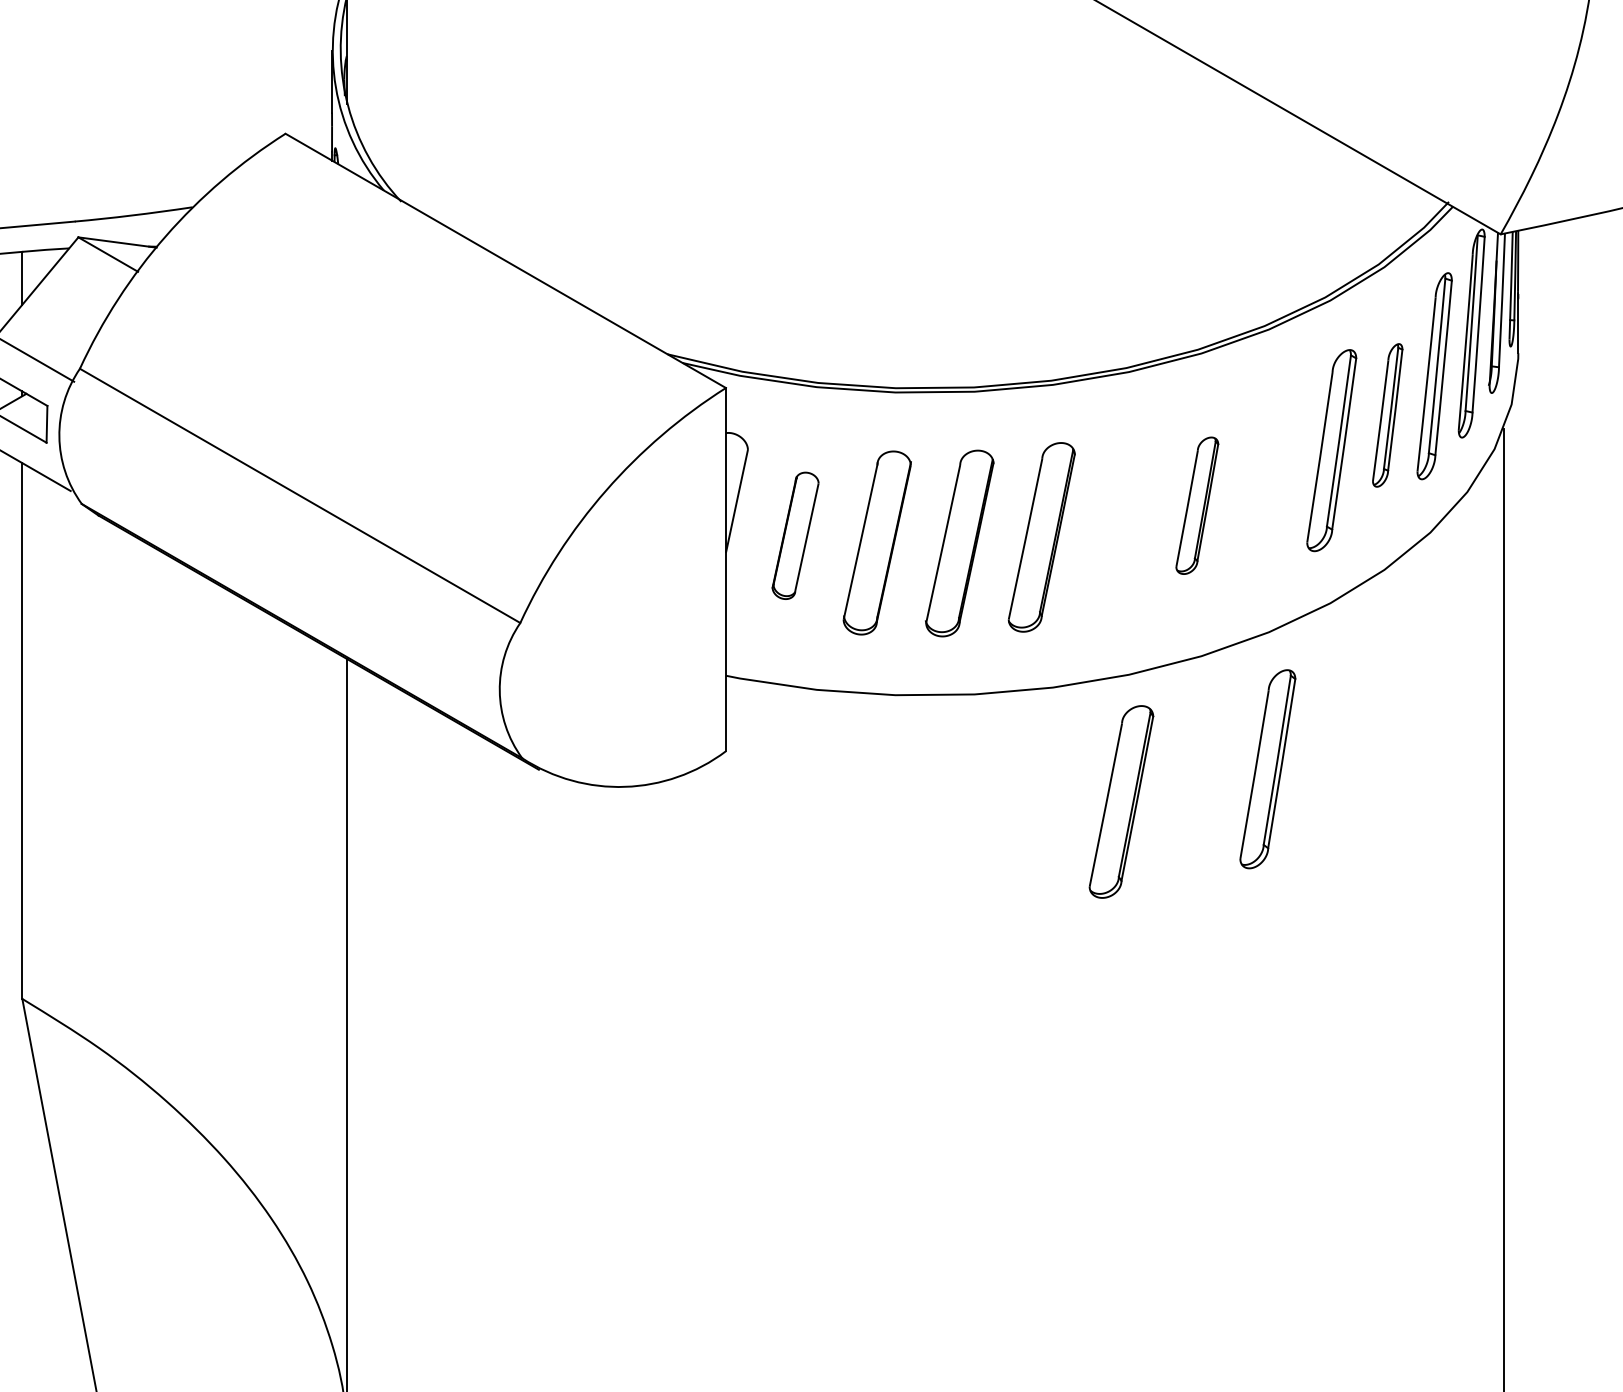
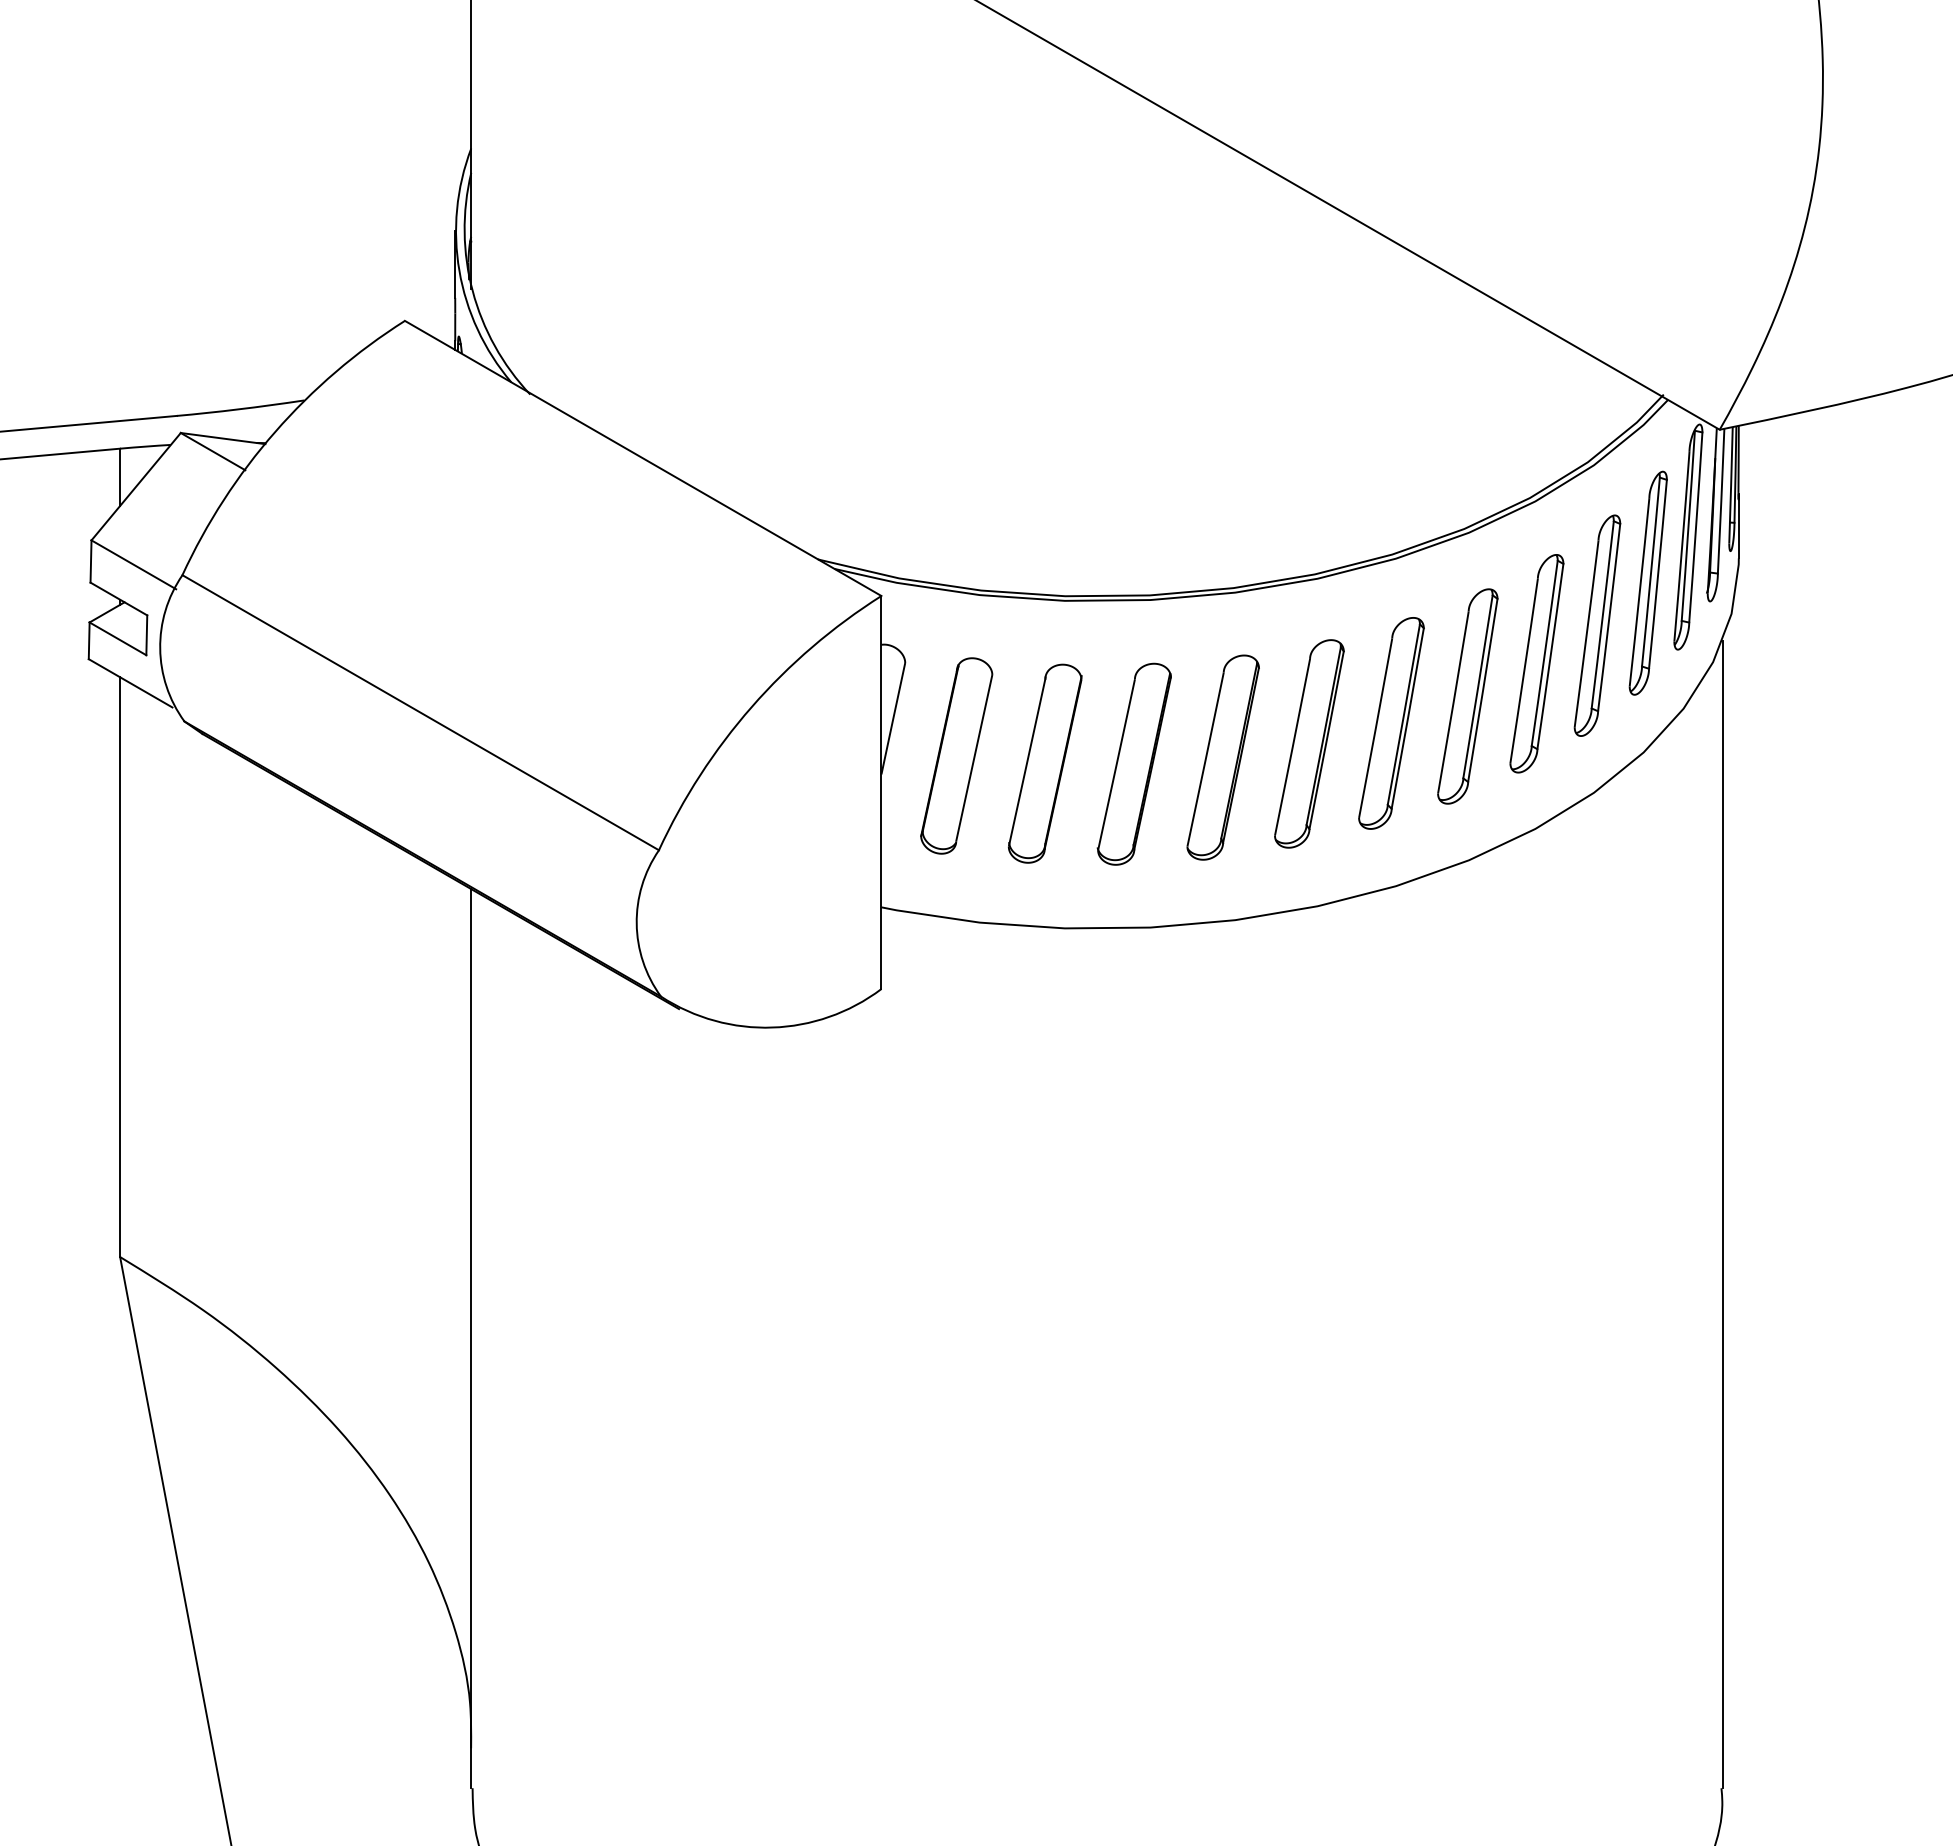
part: (1387, 415) -> (1597, 625), size x1.43
part: (1197, 505) -> (1391, 723), size x1.43
part: (795, 535) -> (956, 755), size x1.43
part: (1267, 769) -> (1467, 696), moved
part: (1121, 801) -> (1309, 743), moved

